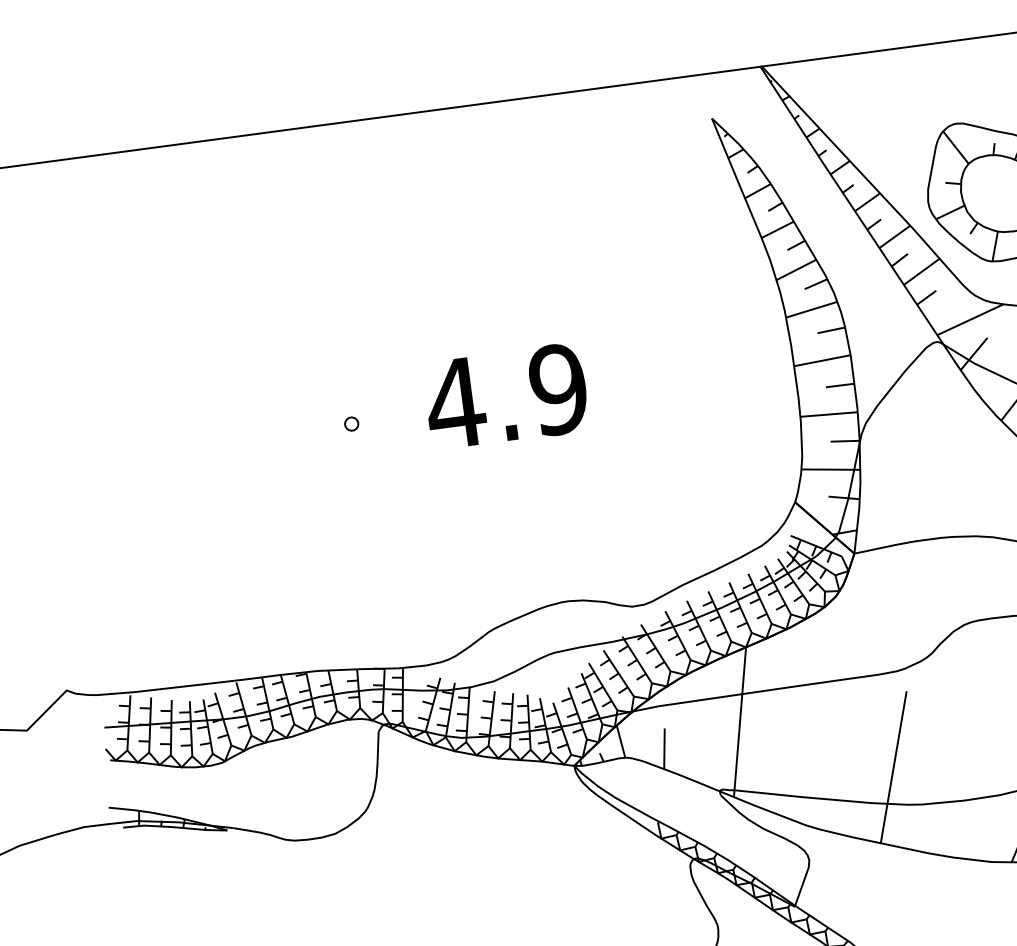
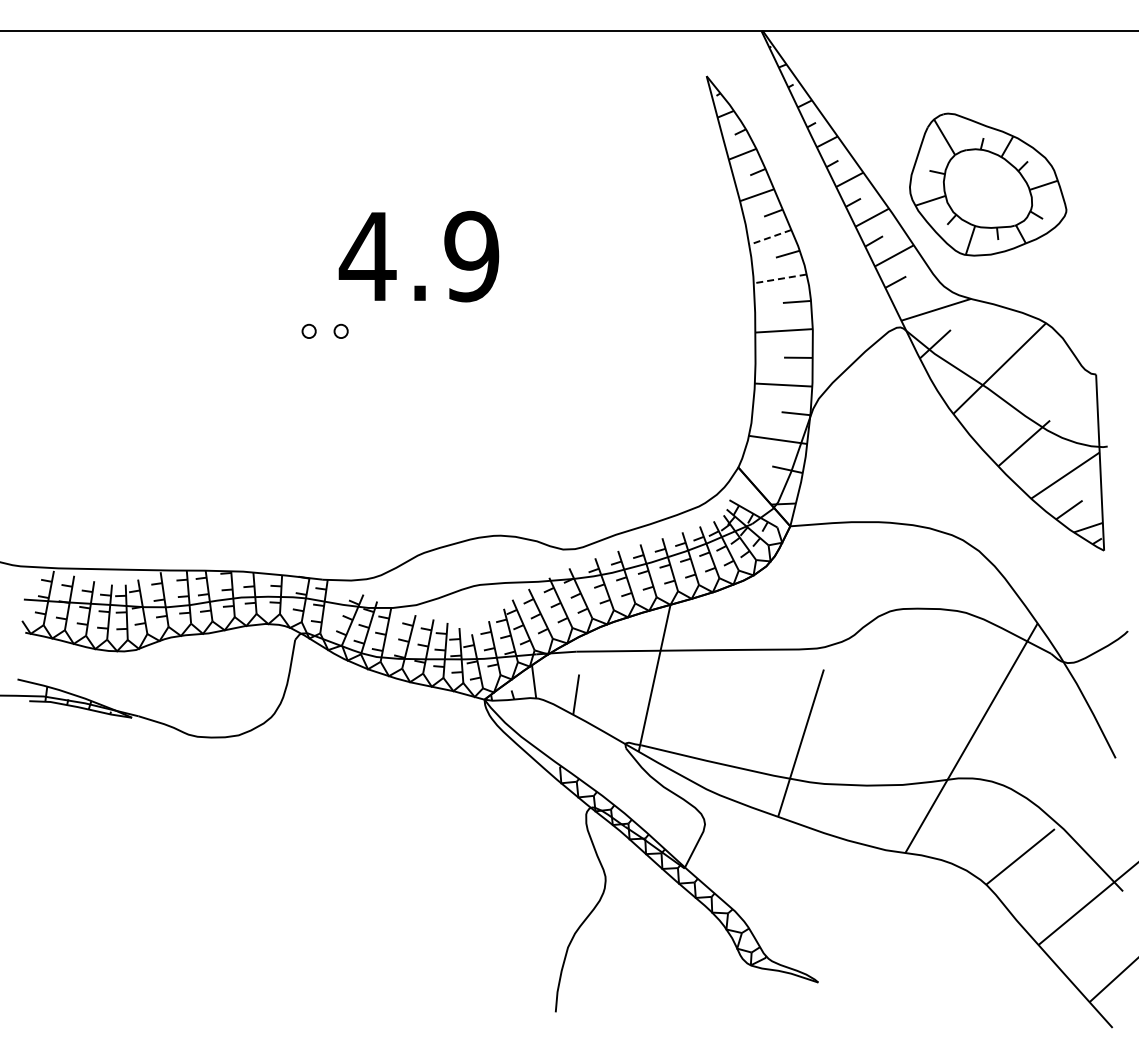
line: (795, 270) -> (769, 237), solid -> dashed
line: (811, 309) -> (780, 278), solid -> dashed
text: (505, 396) -> (418, 256), moved
part: (382, 419) -> (340, 330), added

